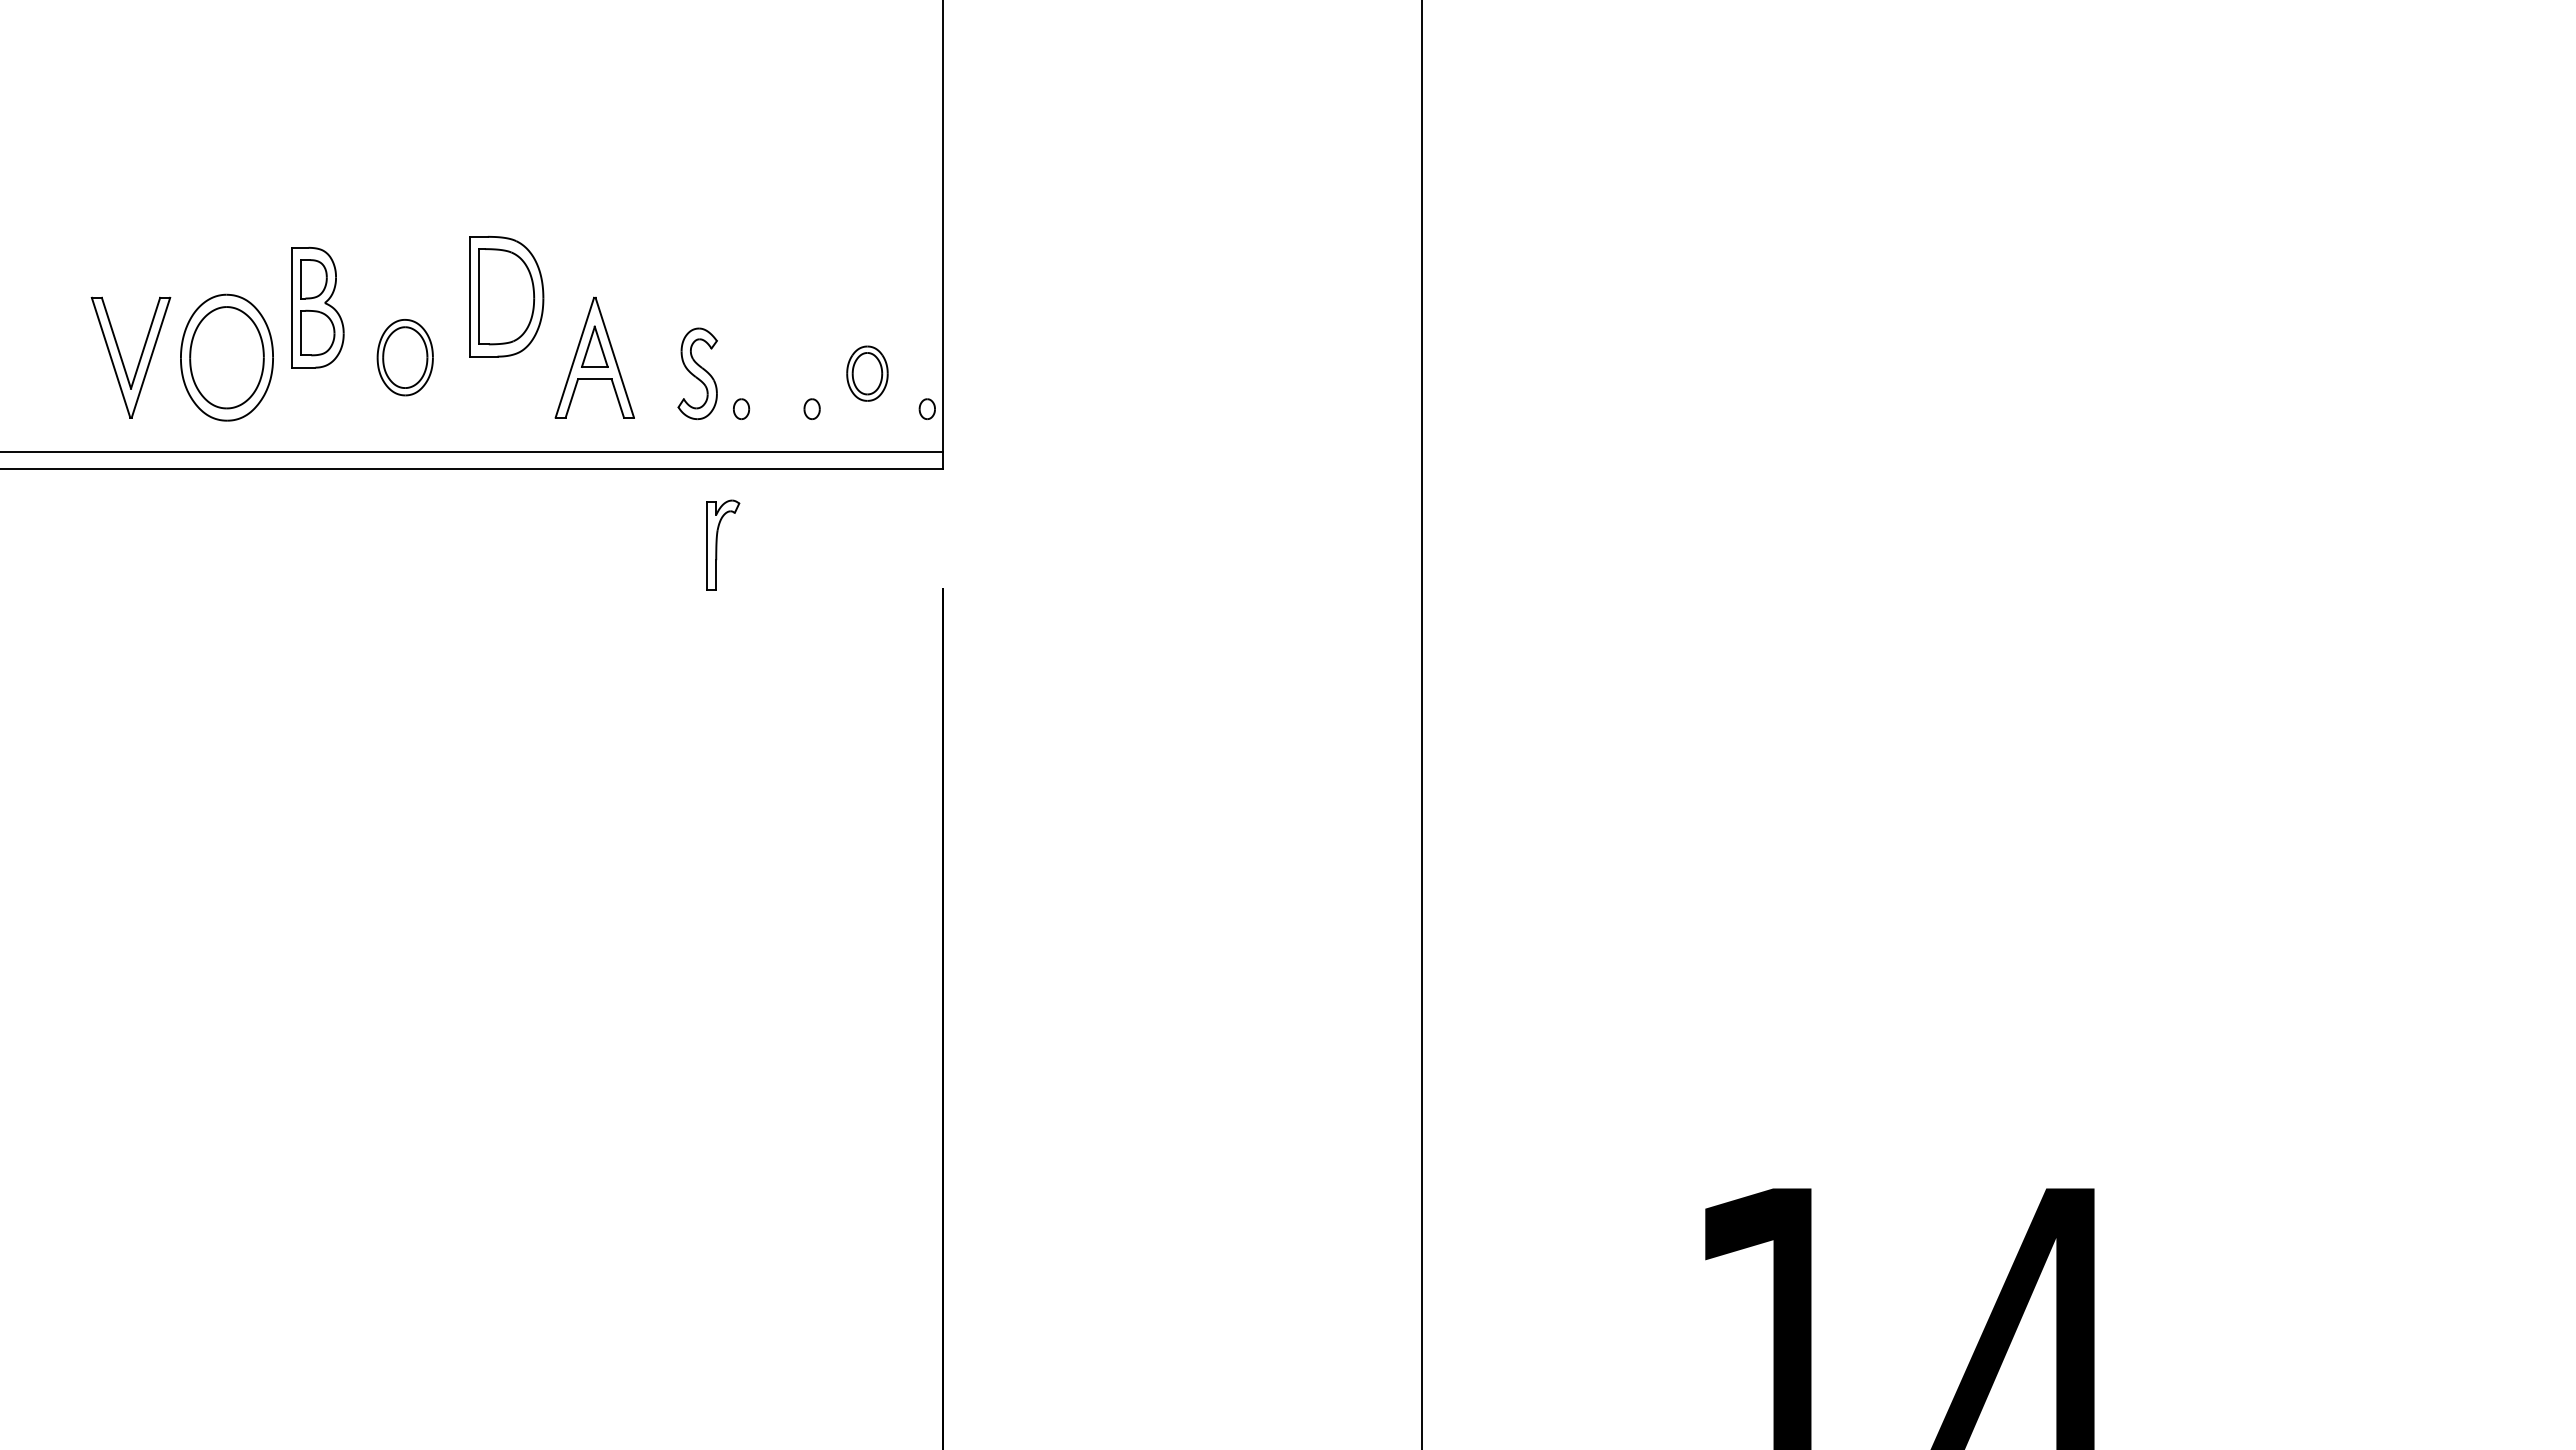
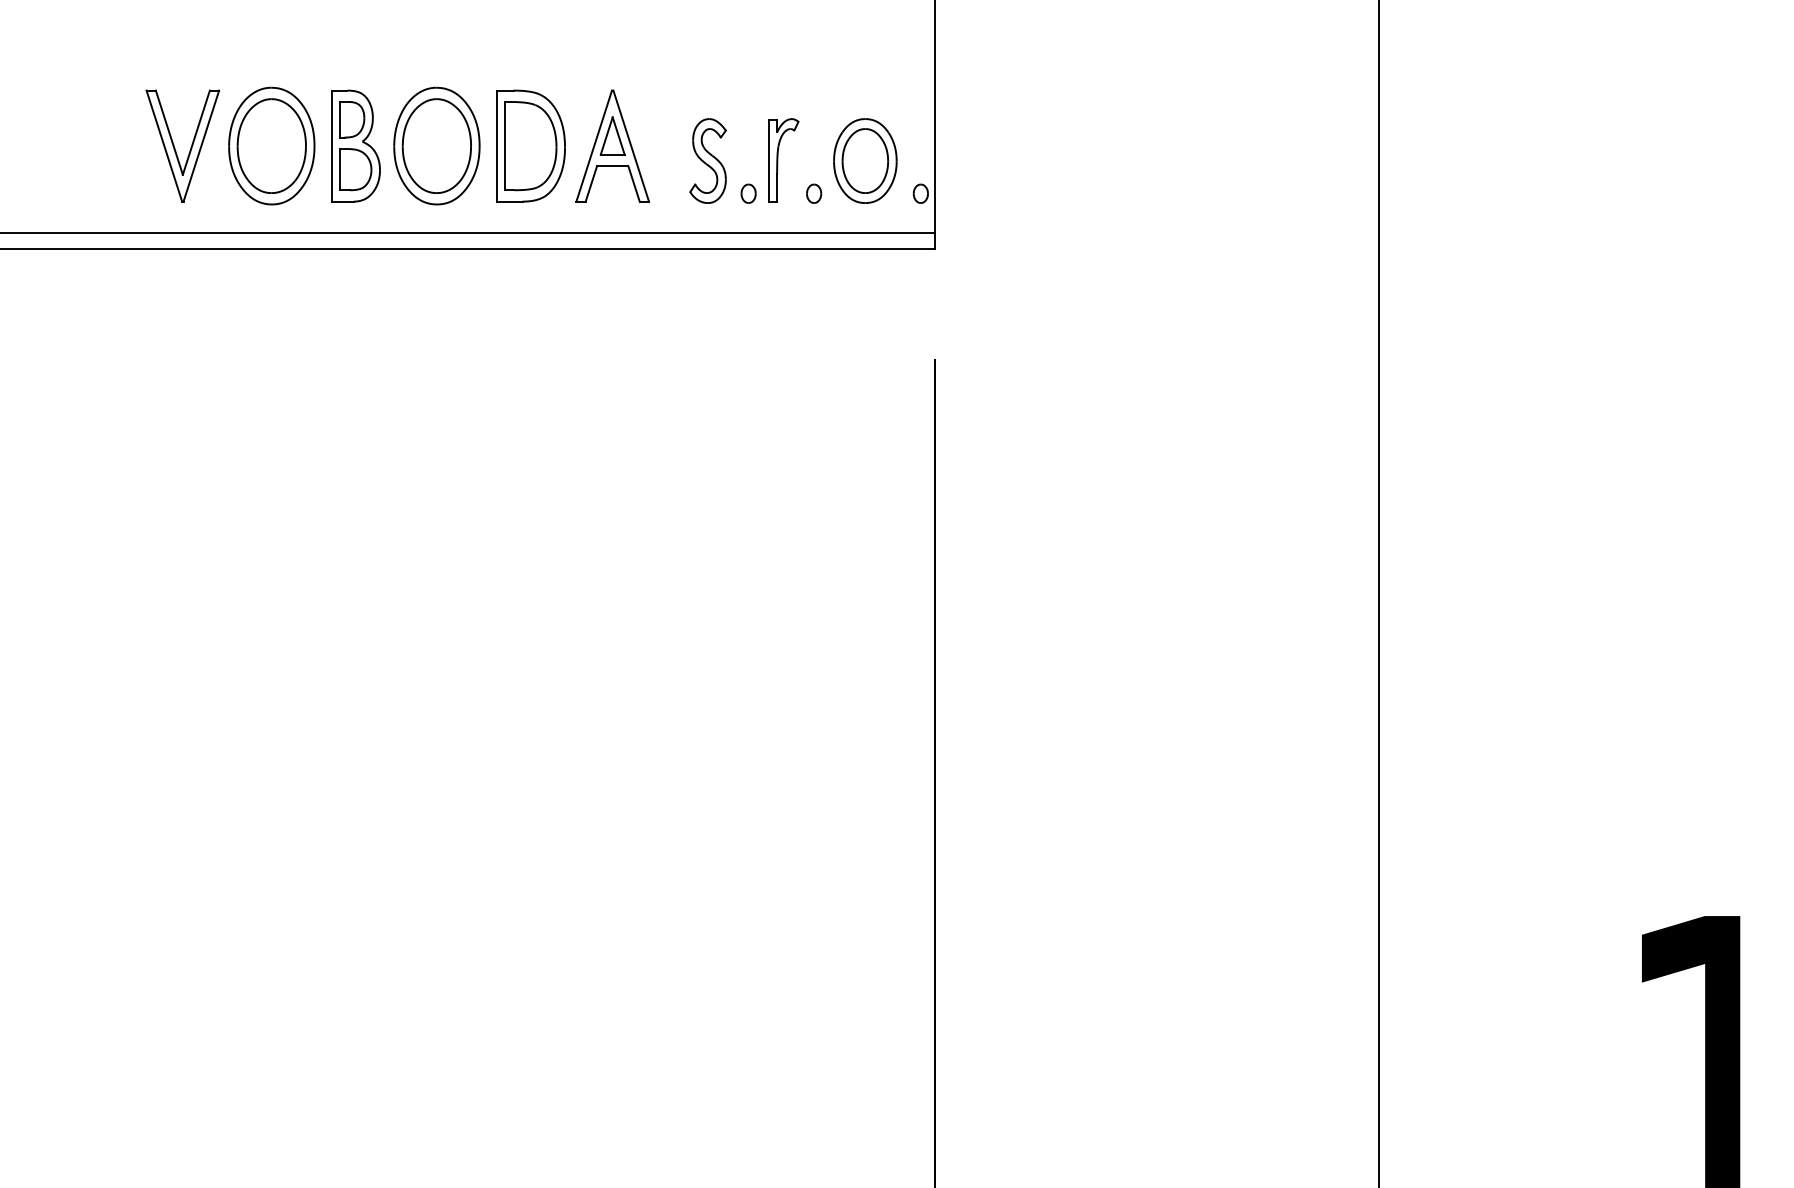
part: (506, 296) -> (530, 145), moved
part: (317, 307) -> (355, 145), moved
part: (405, 357) -> (437, 145), size x1.67
part: (867, 373) -> (865, 160), size x1.67
part: (723, 544) -> (783, 159), moved

